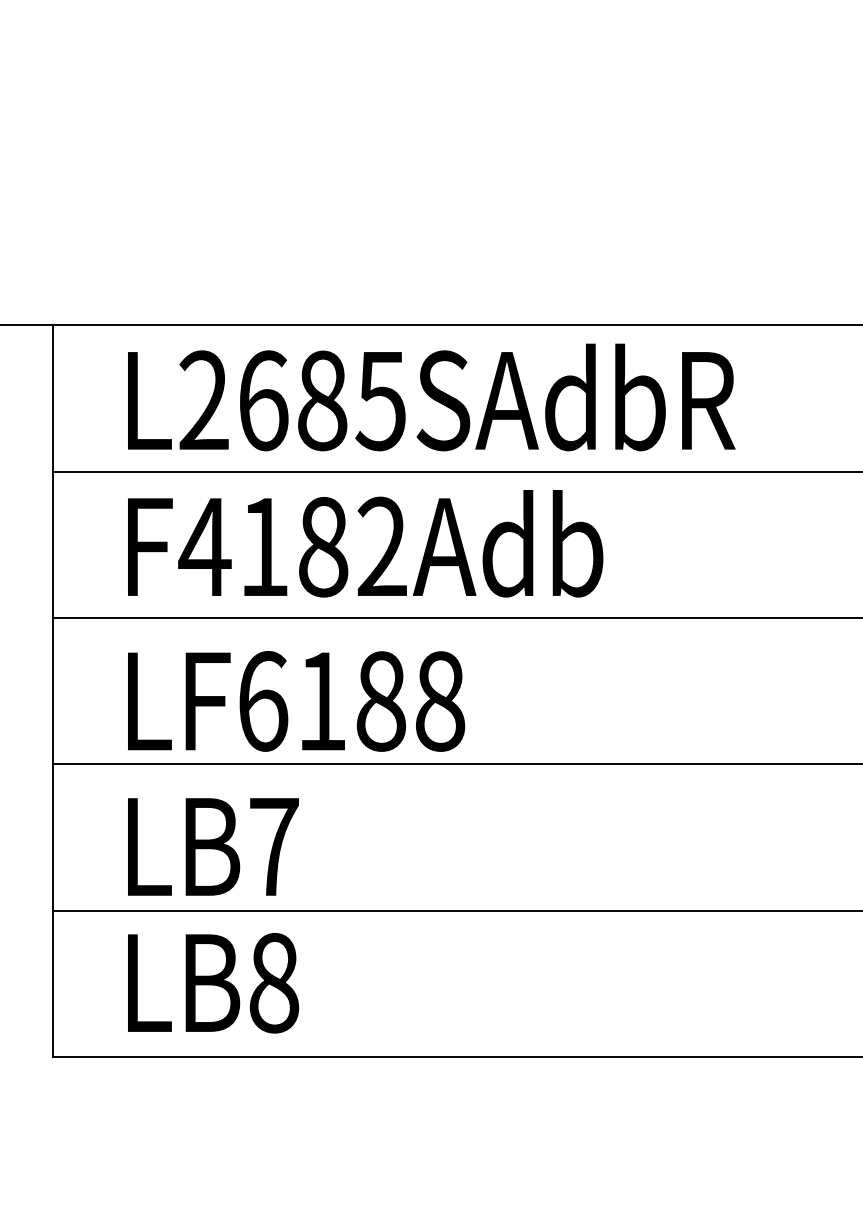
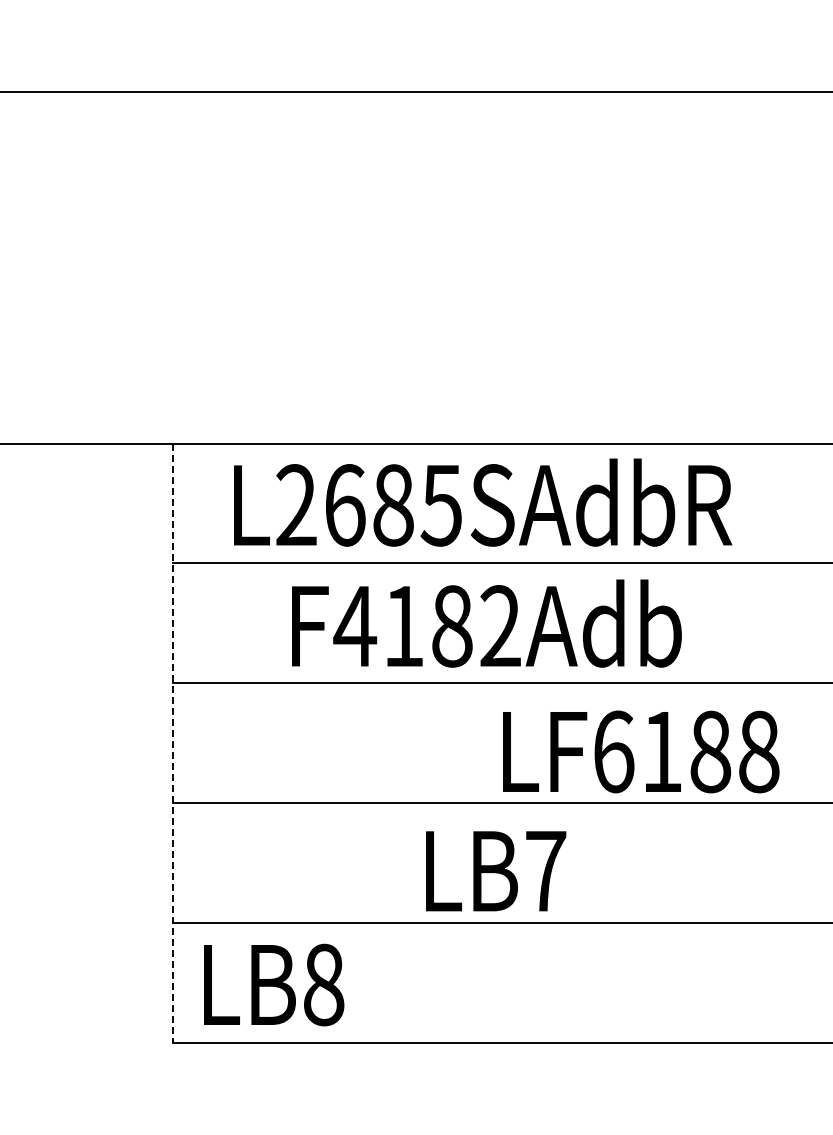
text: (365, 543) -> (486, 623), moved
line: (52, 691) -> (172, 743), solid -> dashed
text: (296, 700) -> (641, 751), moved
text: (213, 847) -> (496, 871), moved
text: (213, 982) -> (274, 984), moved

